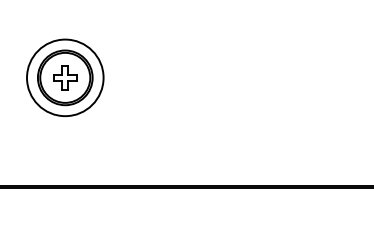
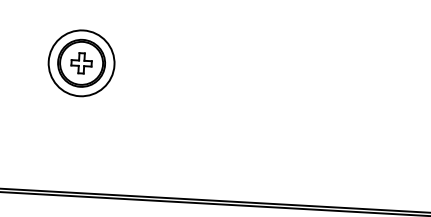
part: (65, 77) -> (81, 62), size x0.71

